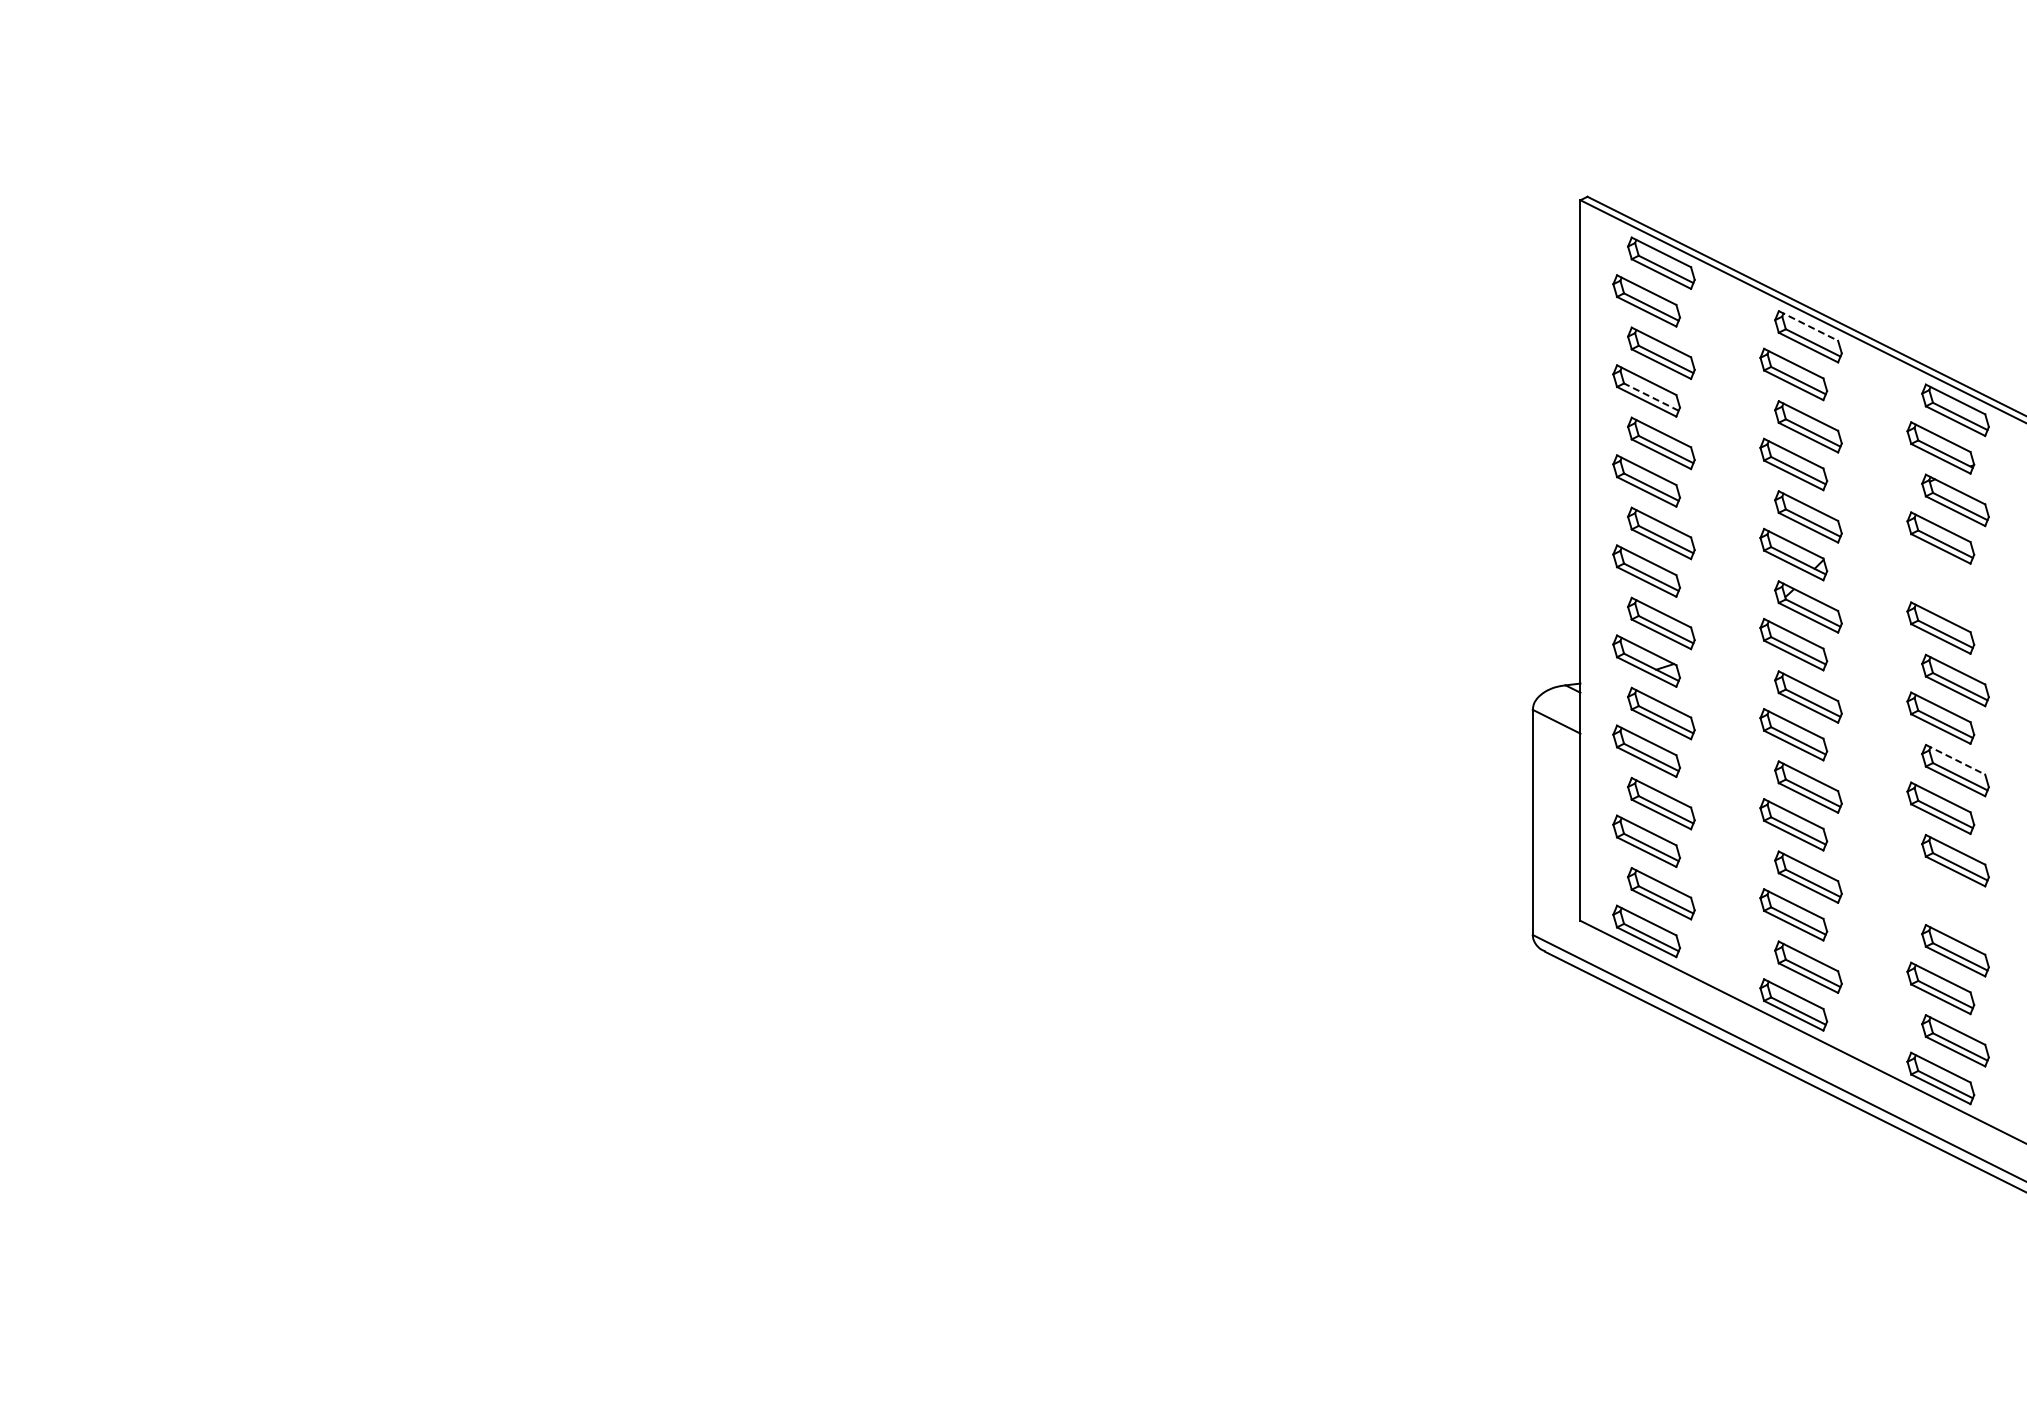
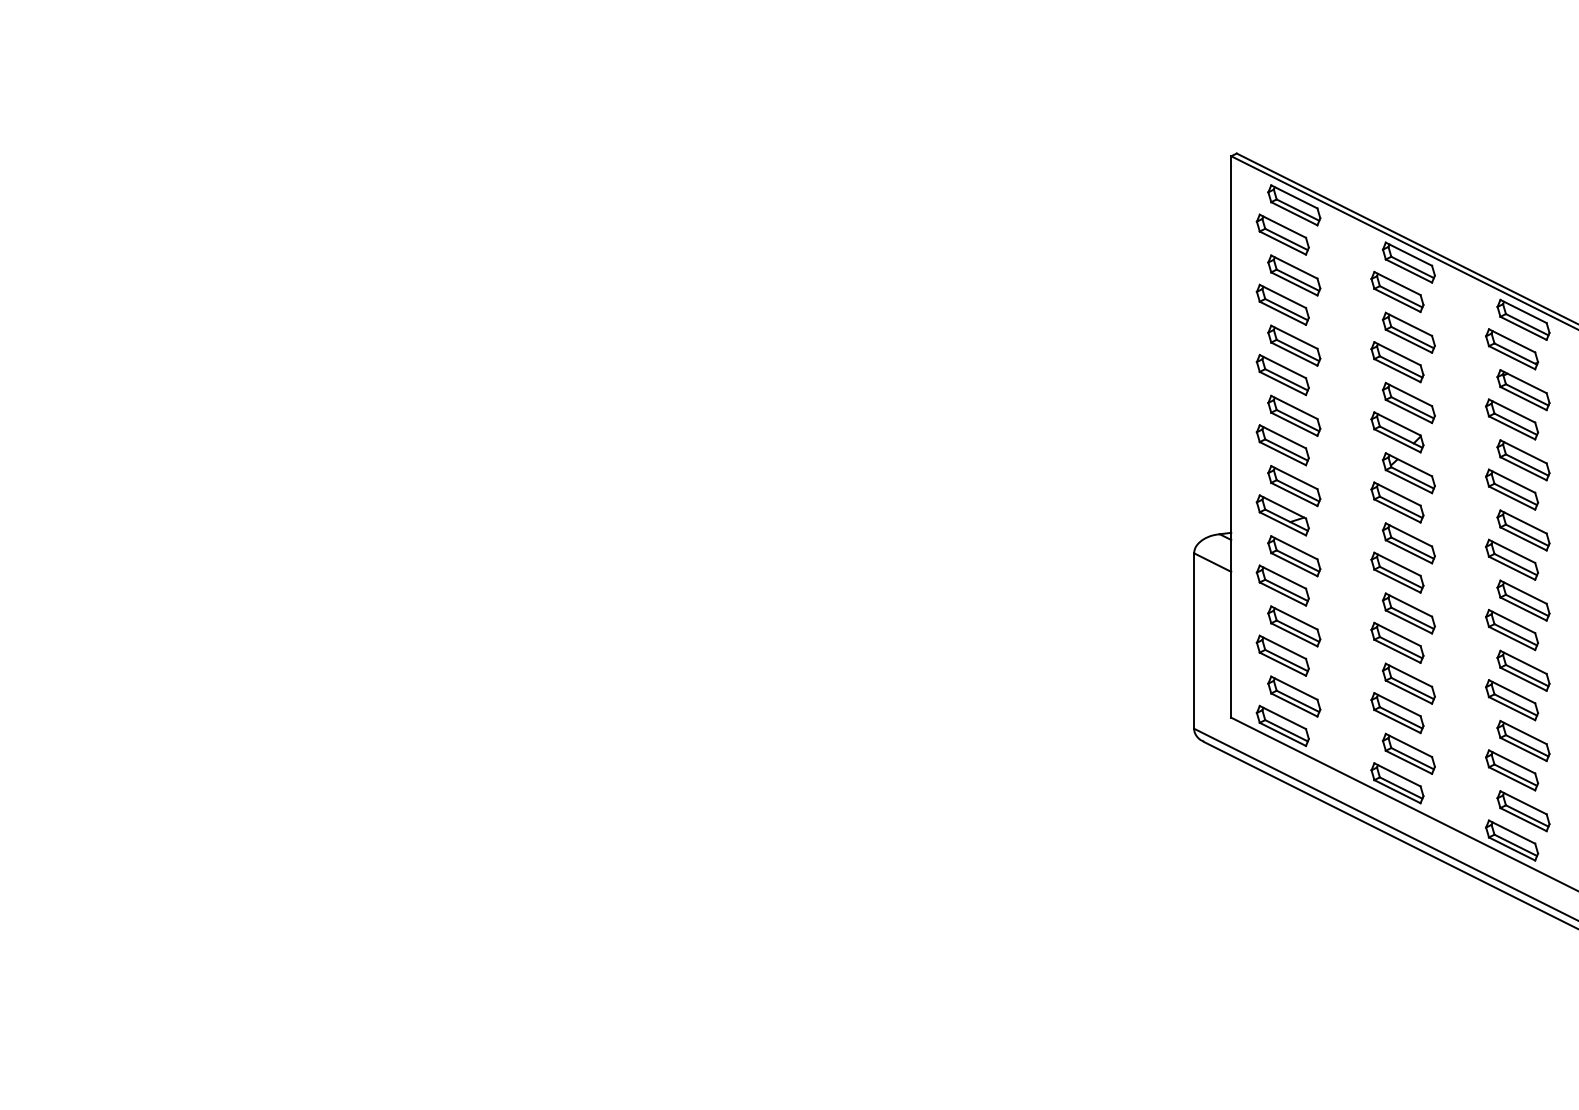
line: (1808, 326) -> (1408, 254), dashed -> solid
line: (1651, 397) -> (1286, 309), dashed -> solid
part: (1955, 590) -> (1523, 460), added
line: (1956, 760) -> (1524, 592), dashed -> solid
part: (1940, 898) -> (1511, 700), added

